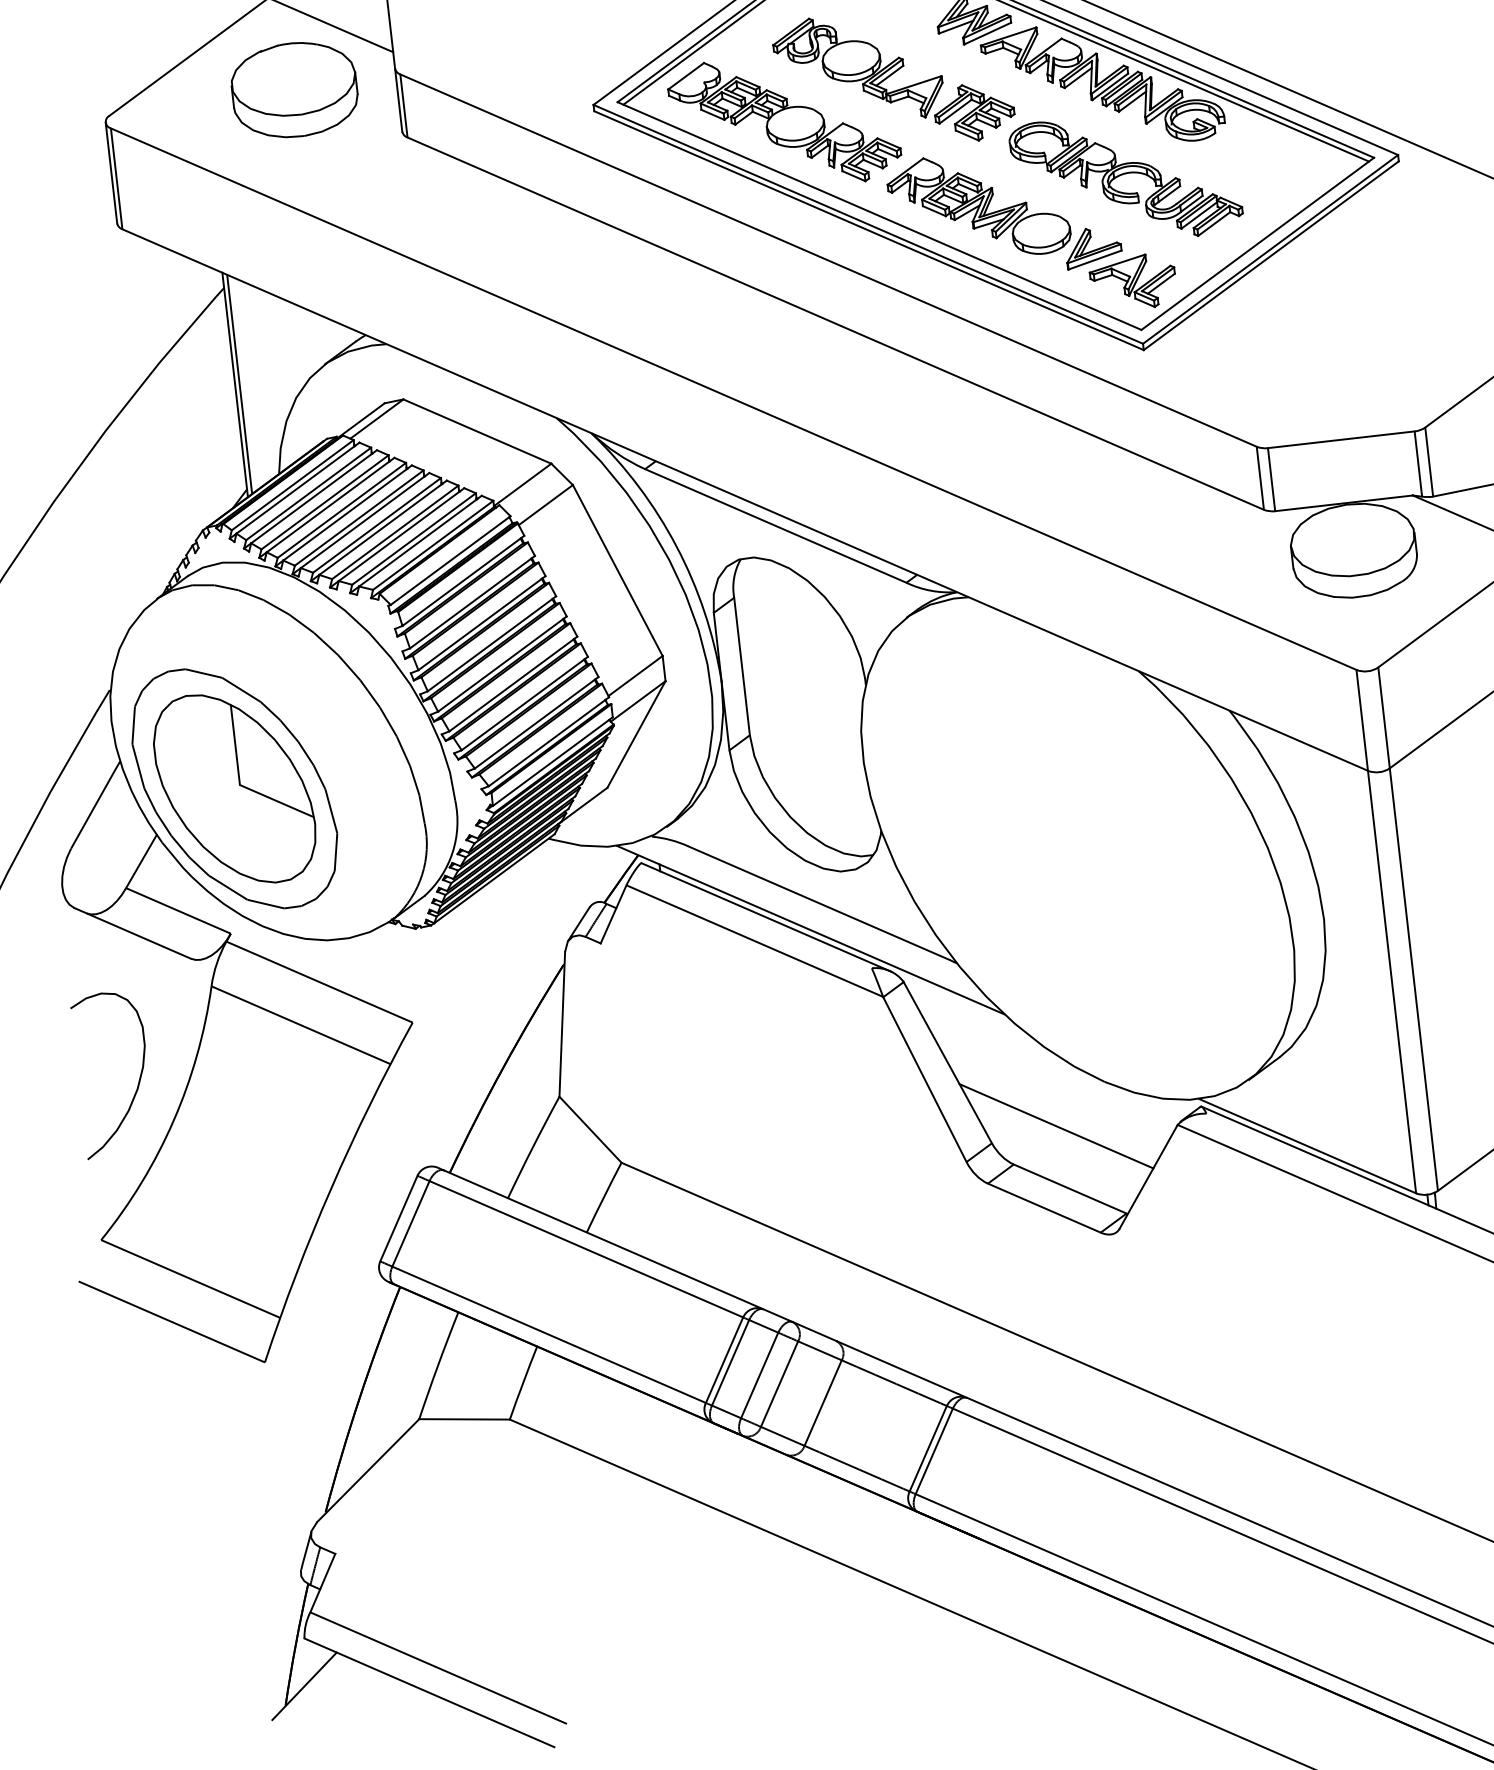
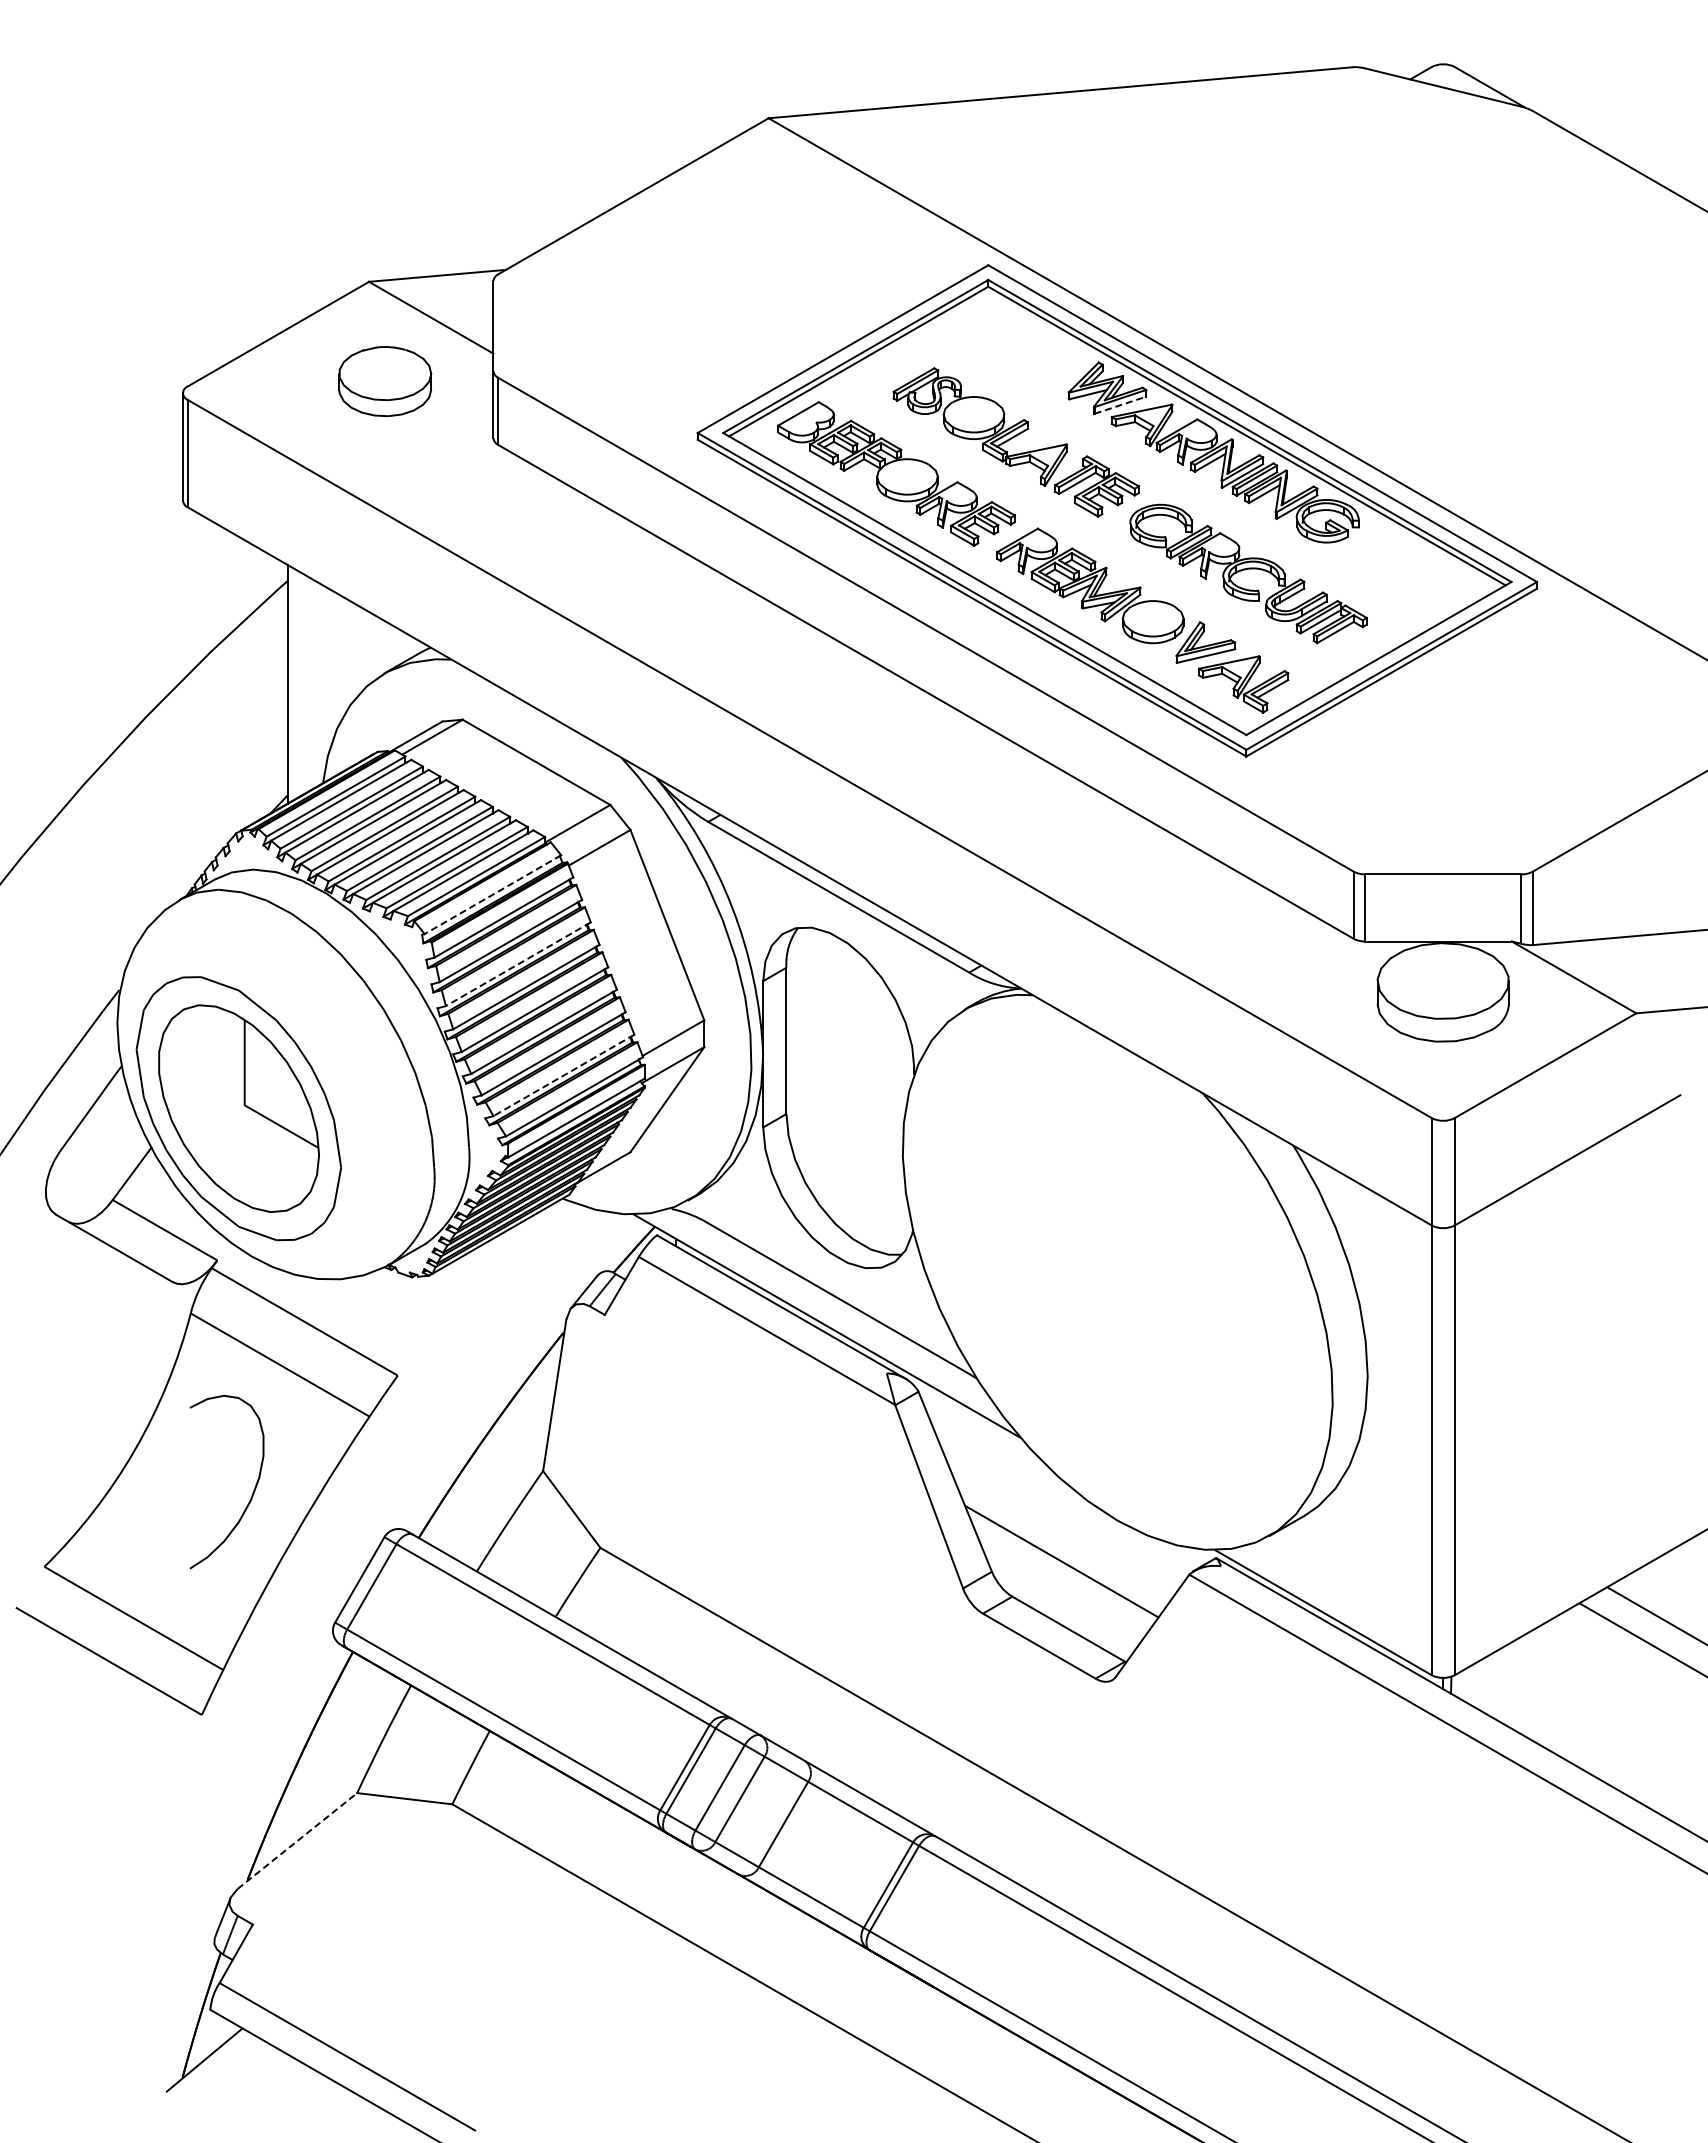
line: (987, 33) -> (1120, 405), solid -> dashed
part: (293, 90) -> (384, 381), size x0.7
line: (239, 384) -> (292, 684), removed
line: (450, 560) -> (492, 894), solid -> dashed
line: (482, 623) -> (518, 964), solid -> dashed
line: (536, 722) -> (563, 1075), solid -> dashed
curve: (138, 1078) -> (253, 1489), moved
line: (368, 1471) -> (297, 1841), solid -> dashed

